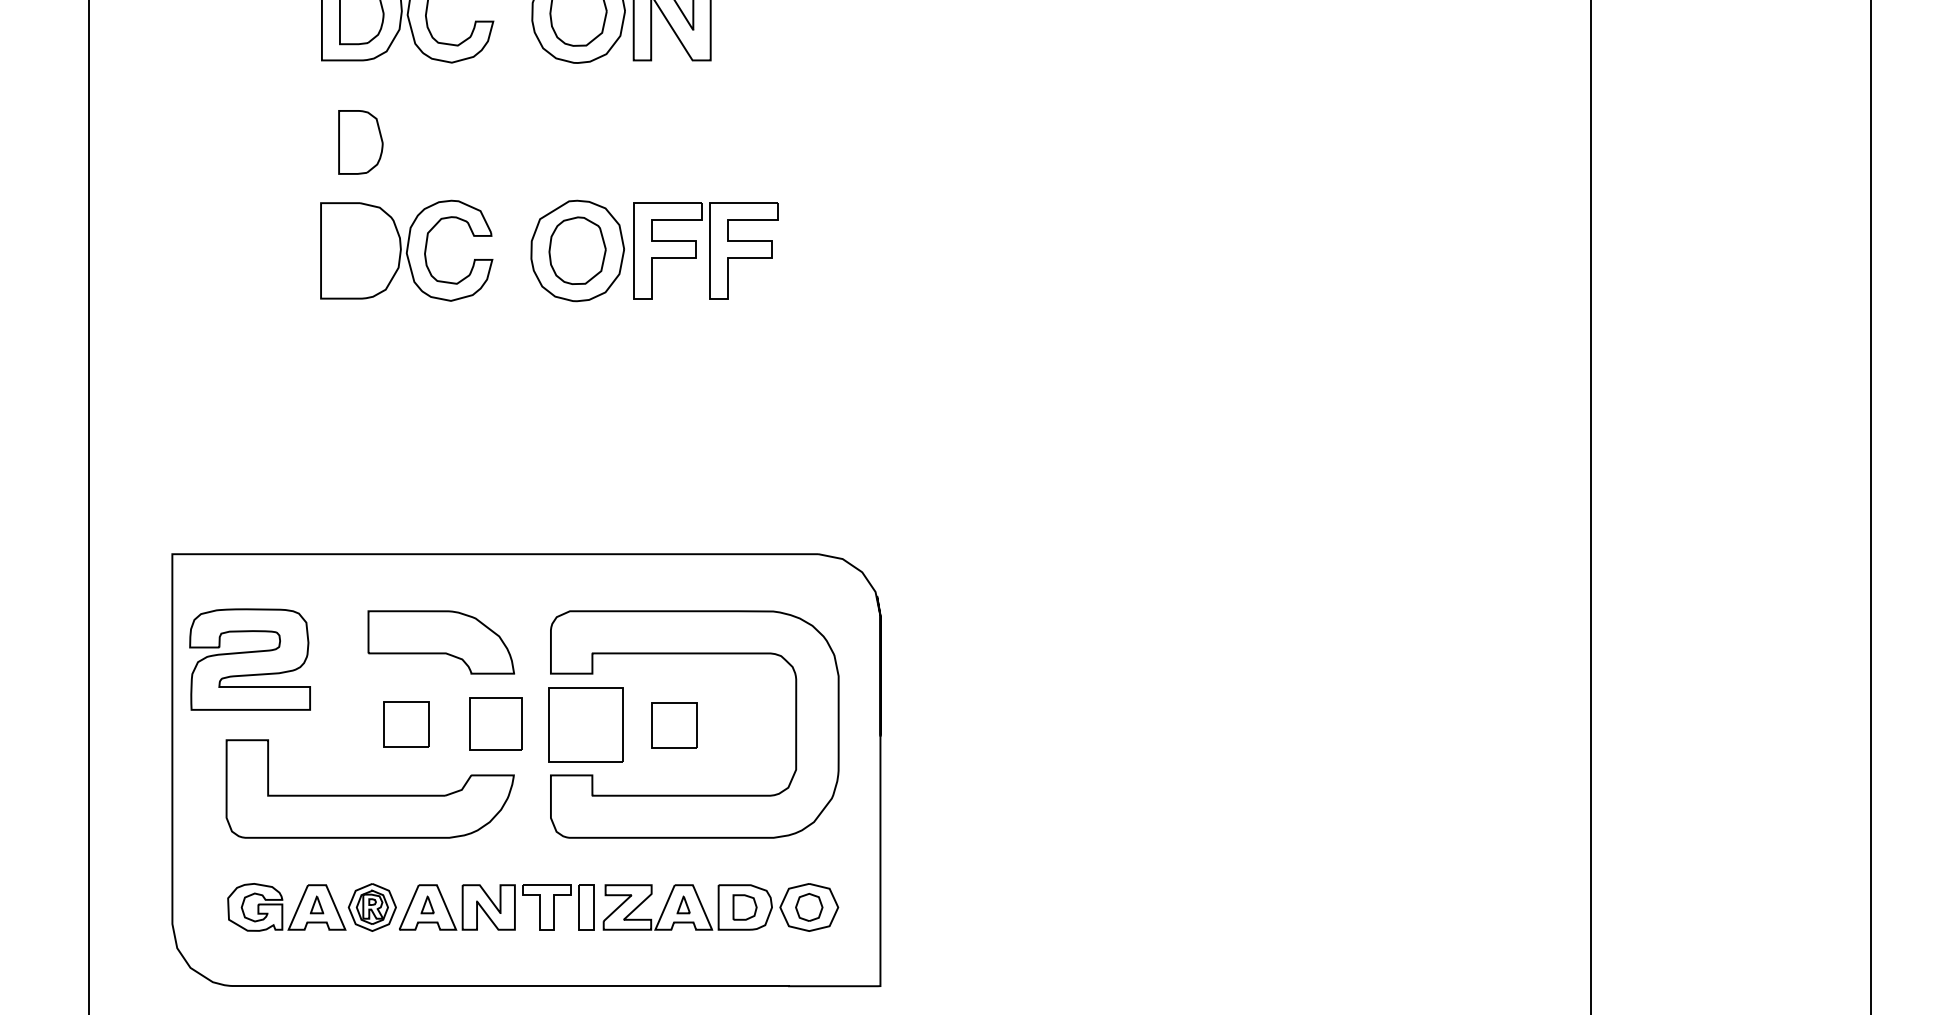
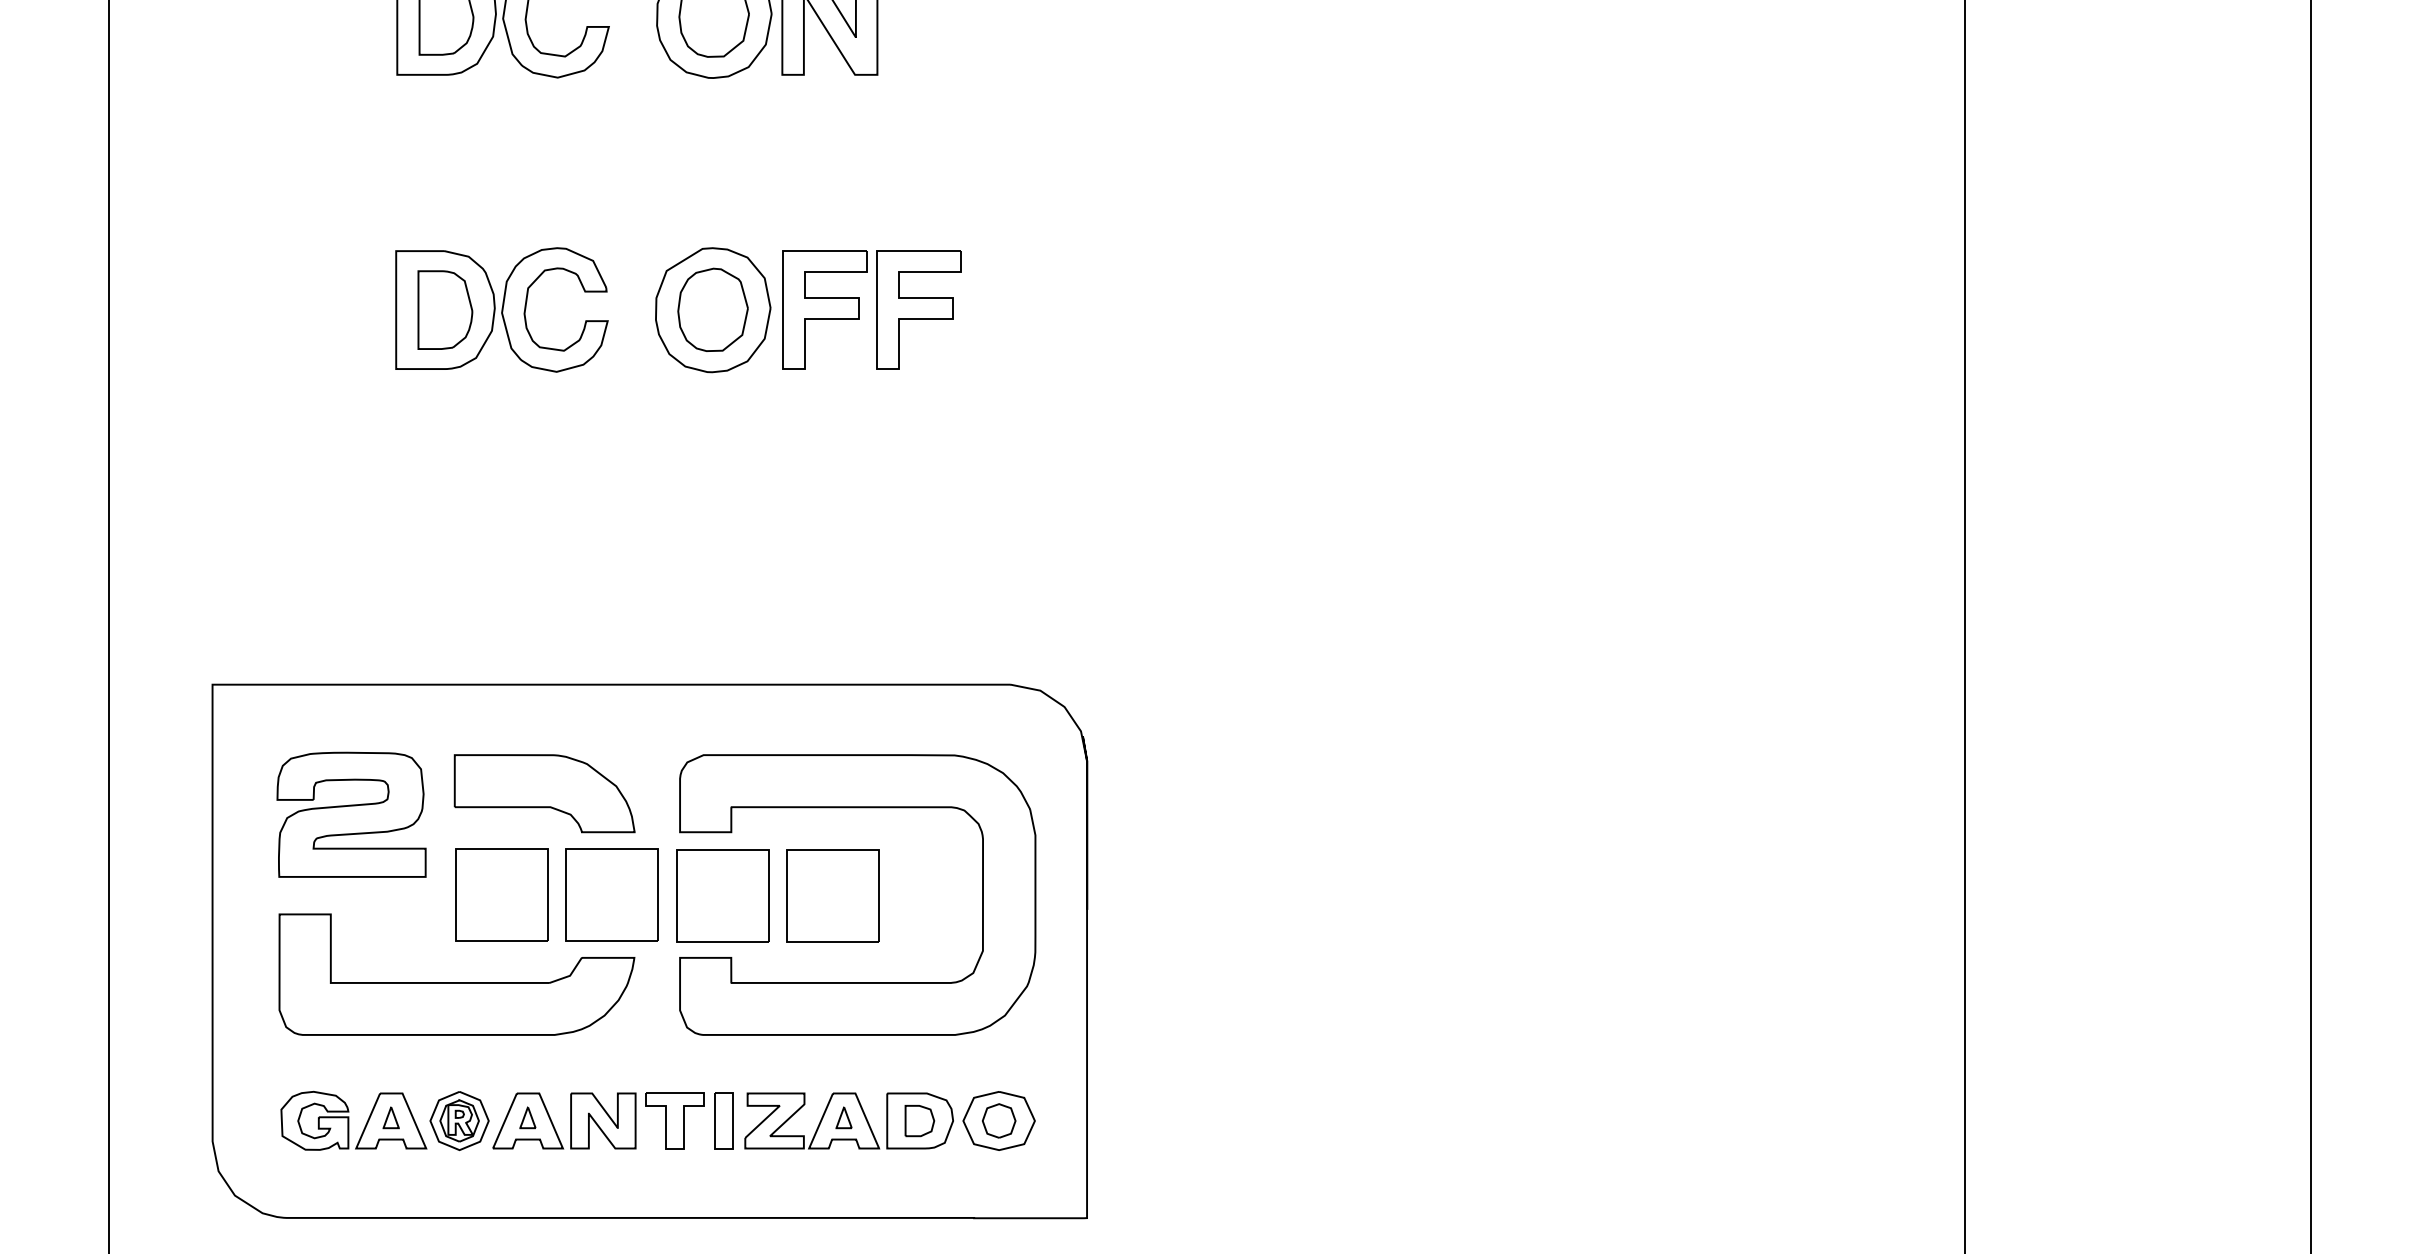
part: (360, 141) -> (445, 309), moved
part: (250, 659) -> (351, 814), moved
part: (406, 724) -> (501, 894), size x1.67
part: (495, 724) -> (611, 894), size x1.43
part: (674, 724) -> (832, 895), size x1.67

